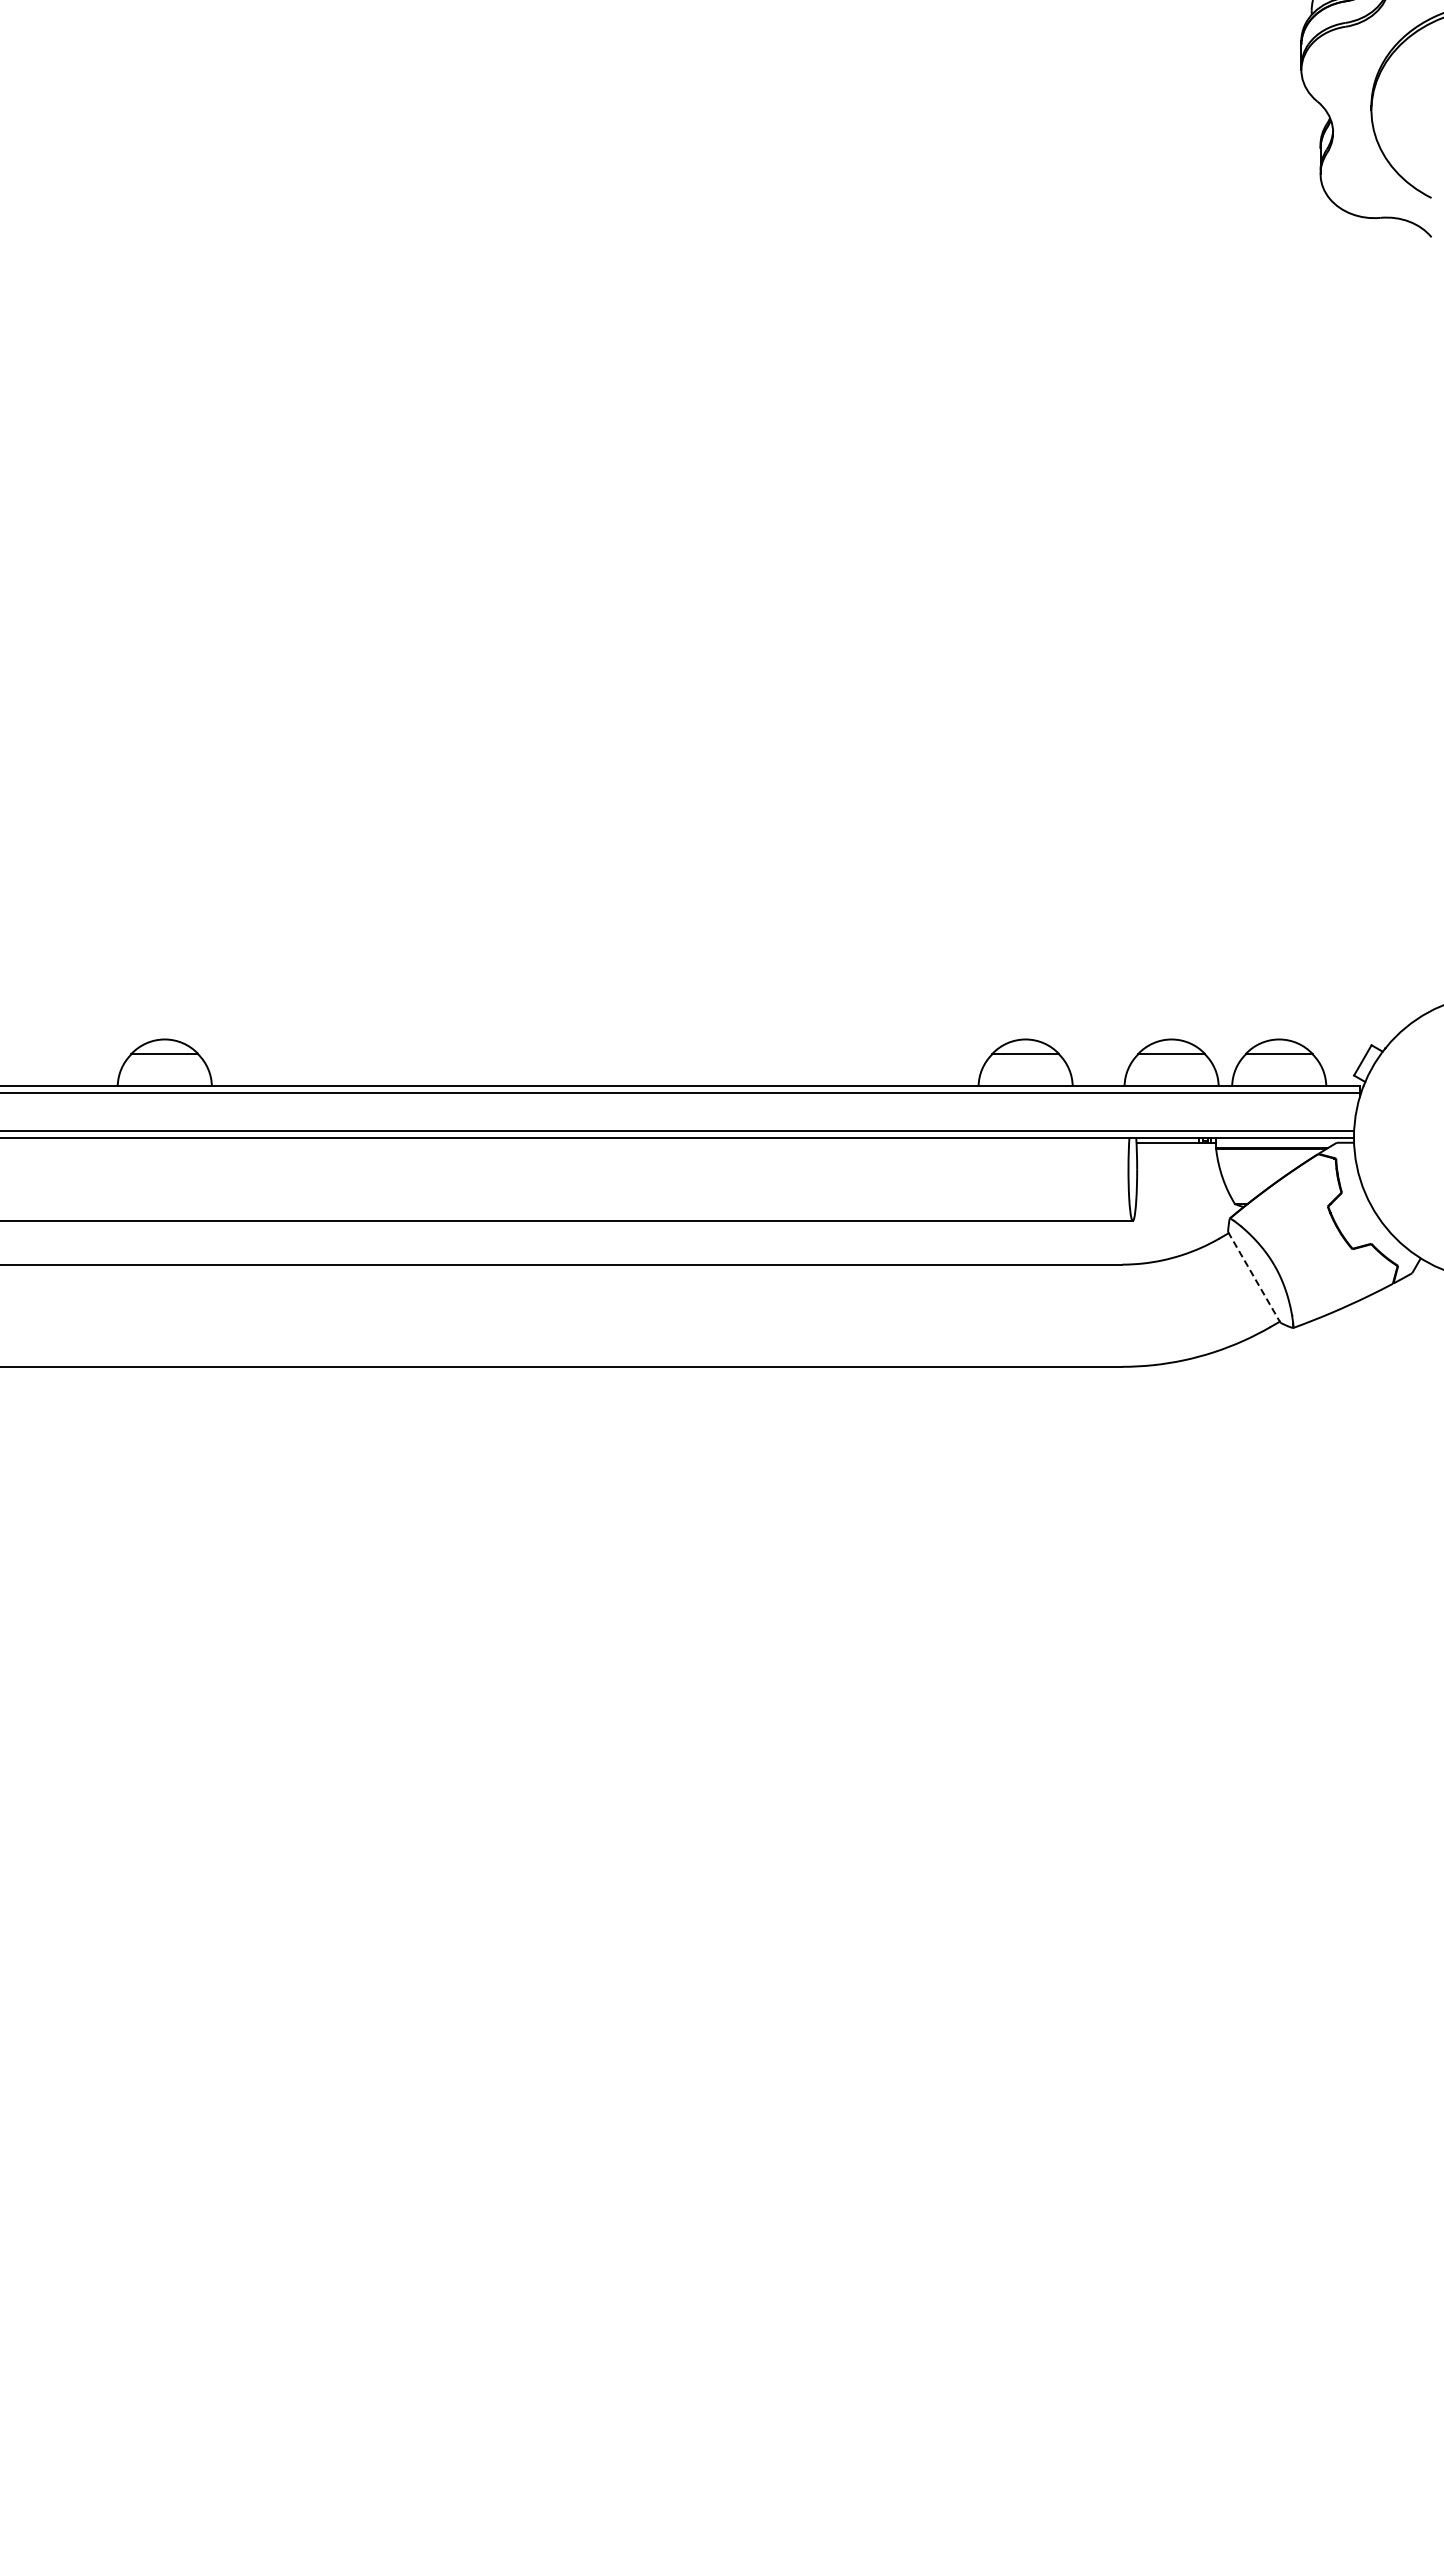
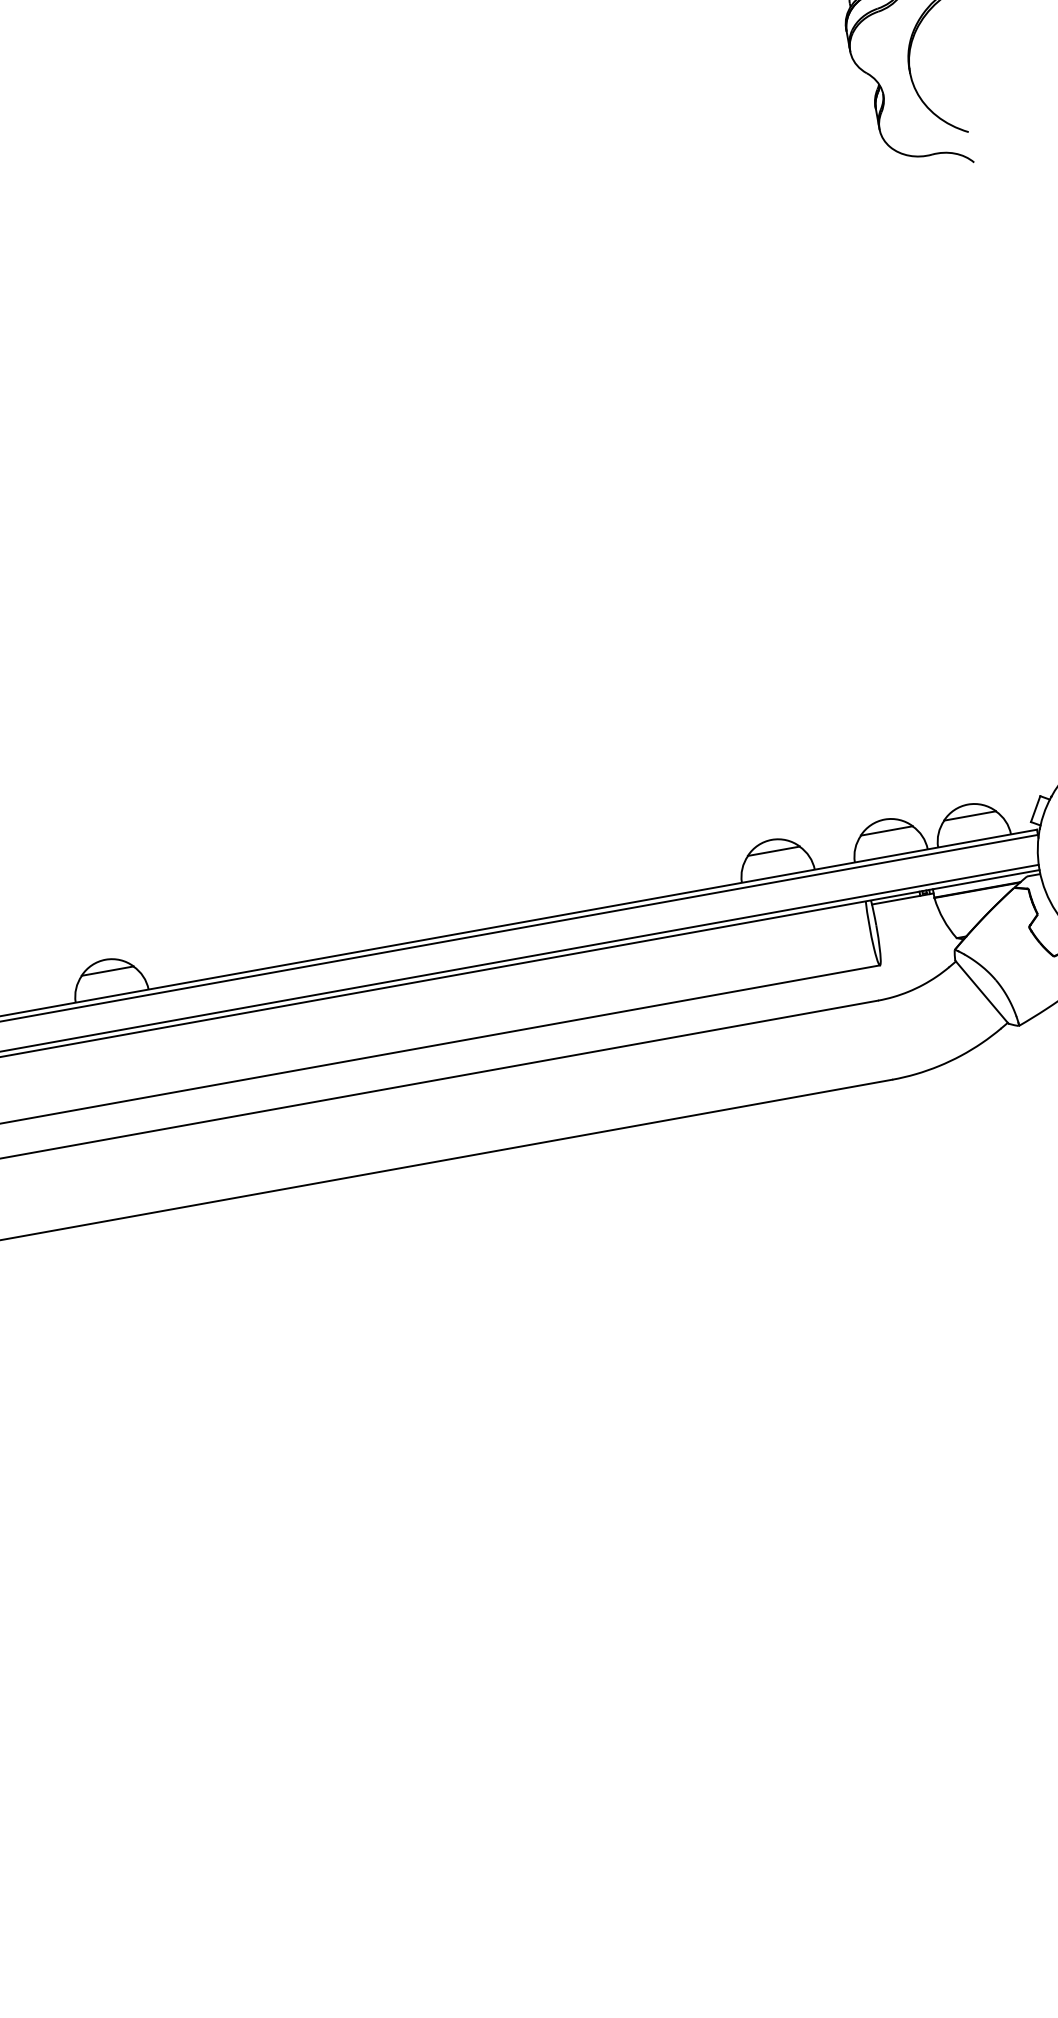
line: (1254, 1277) -> (982, 992), dashed -> solid

